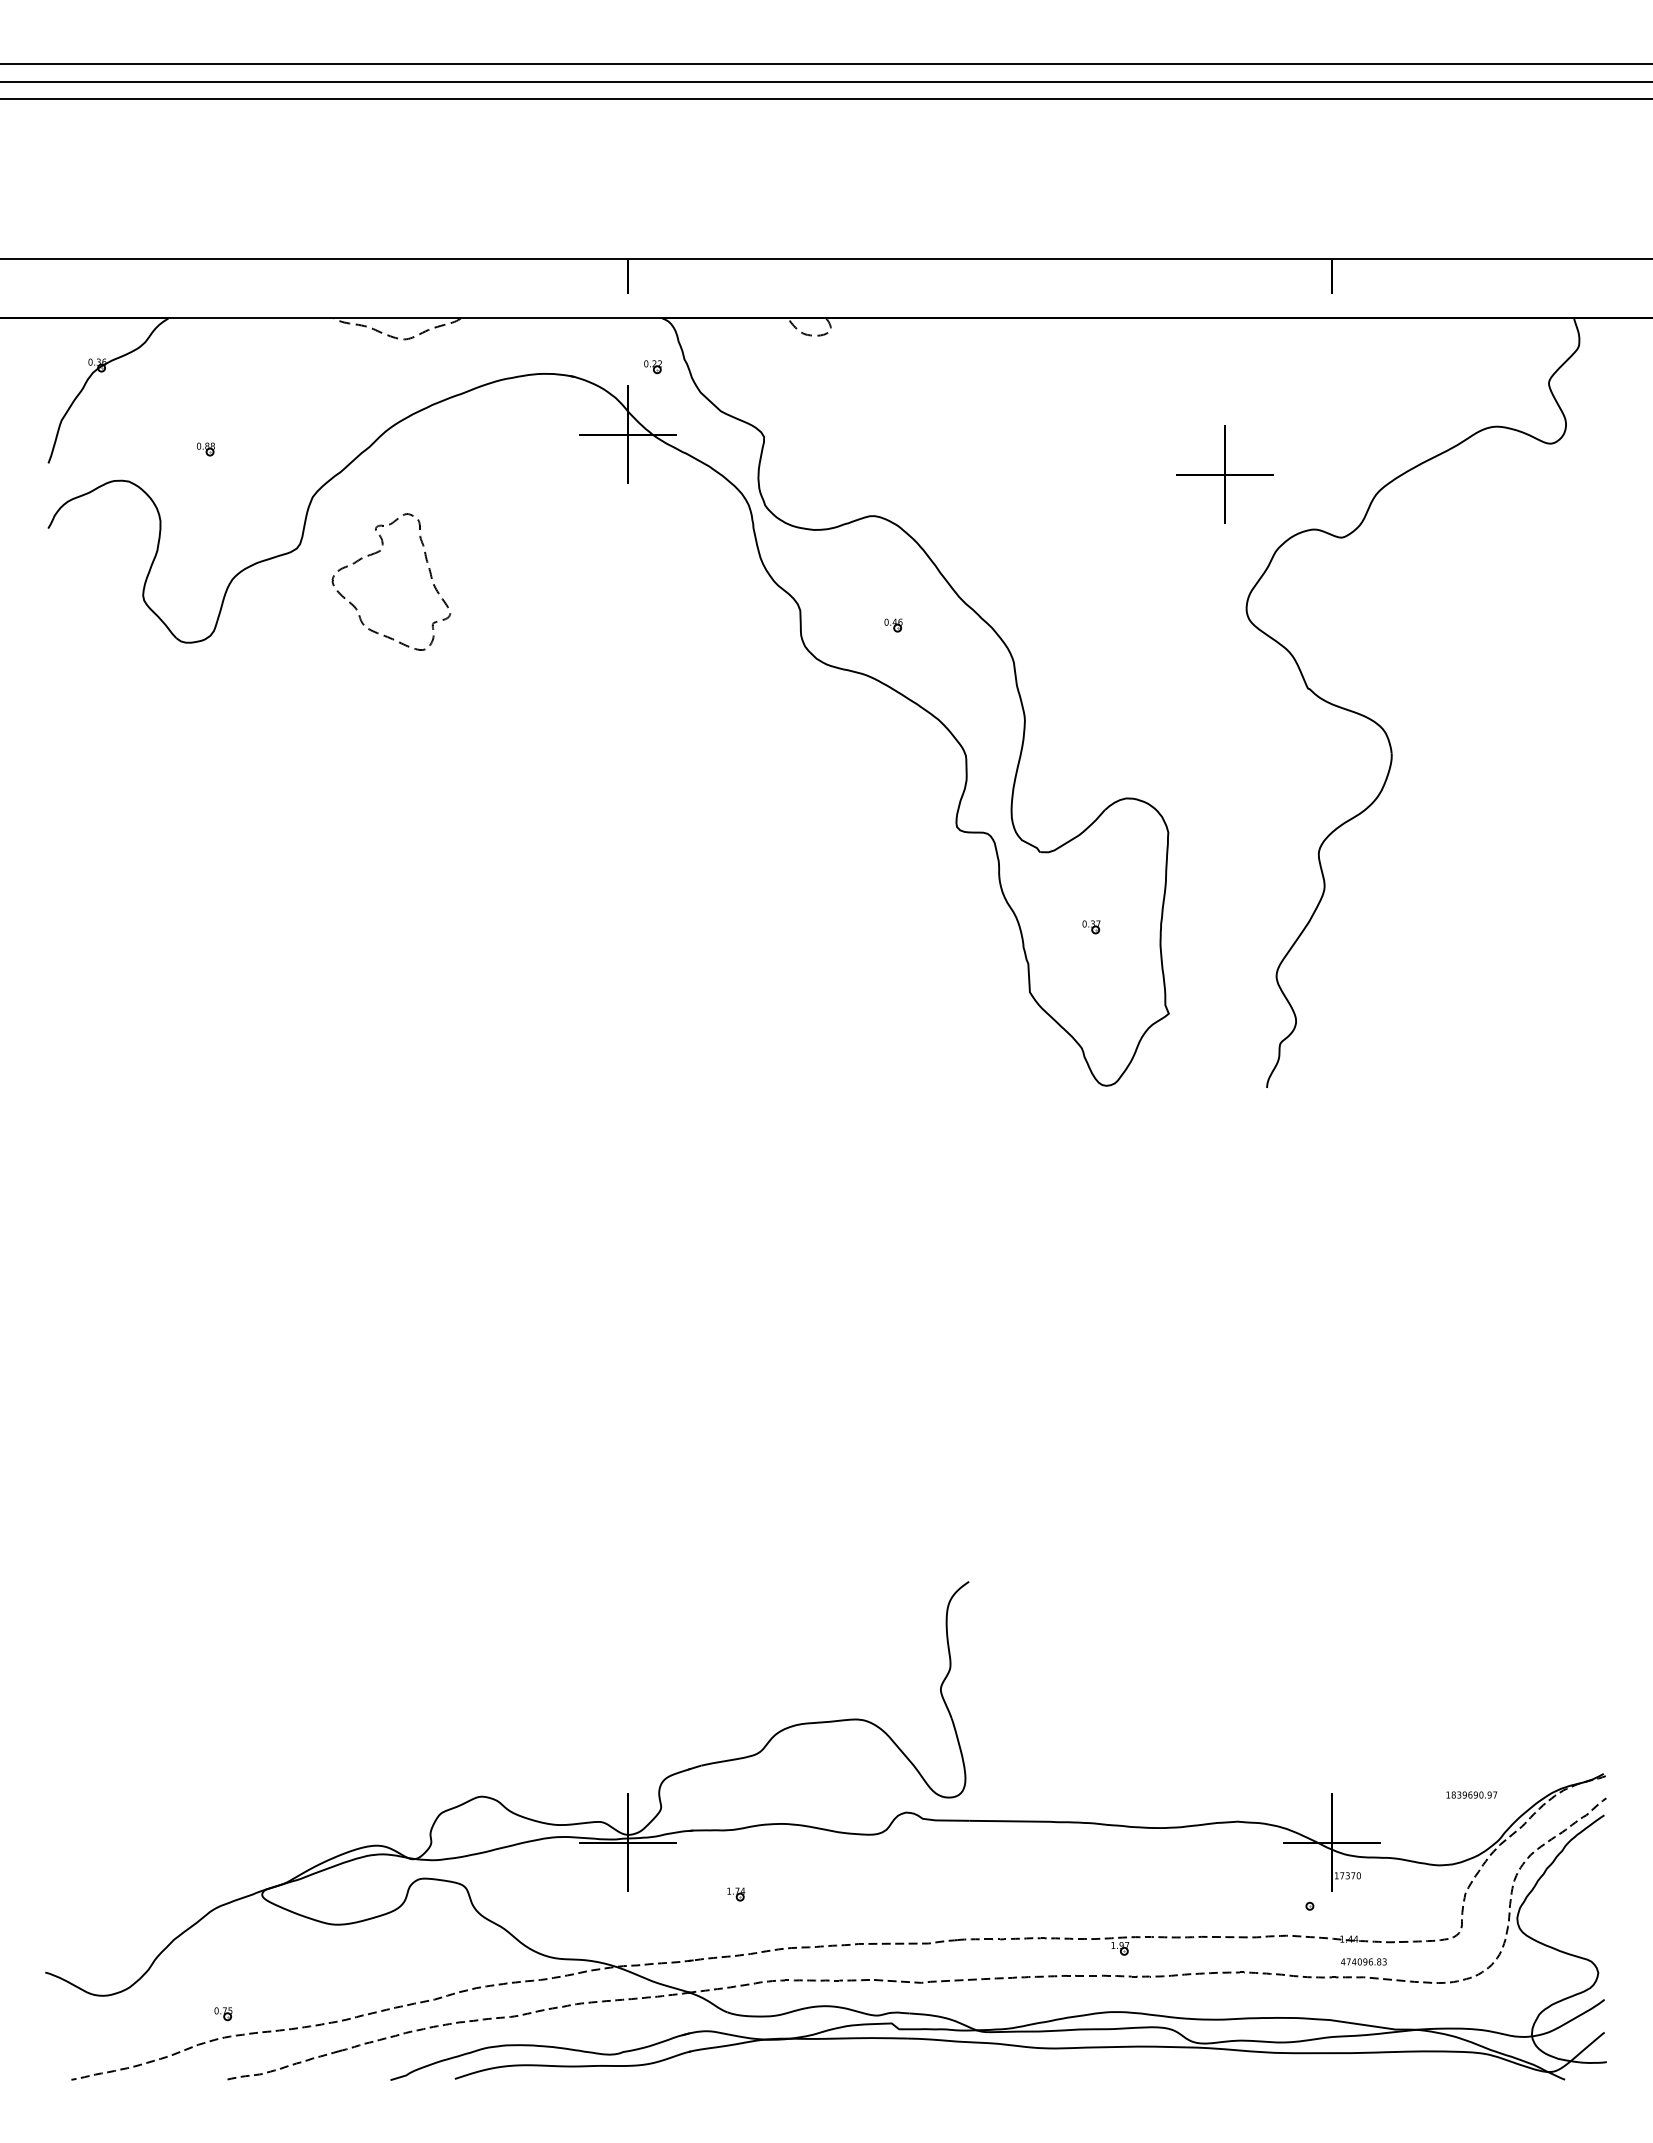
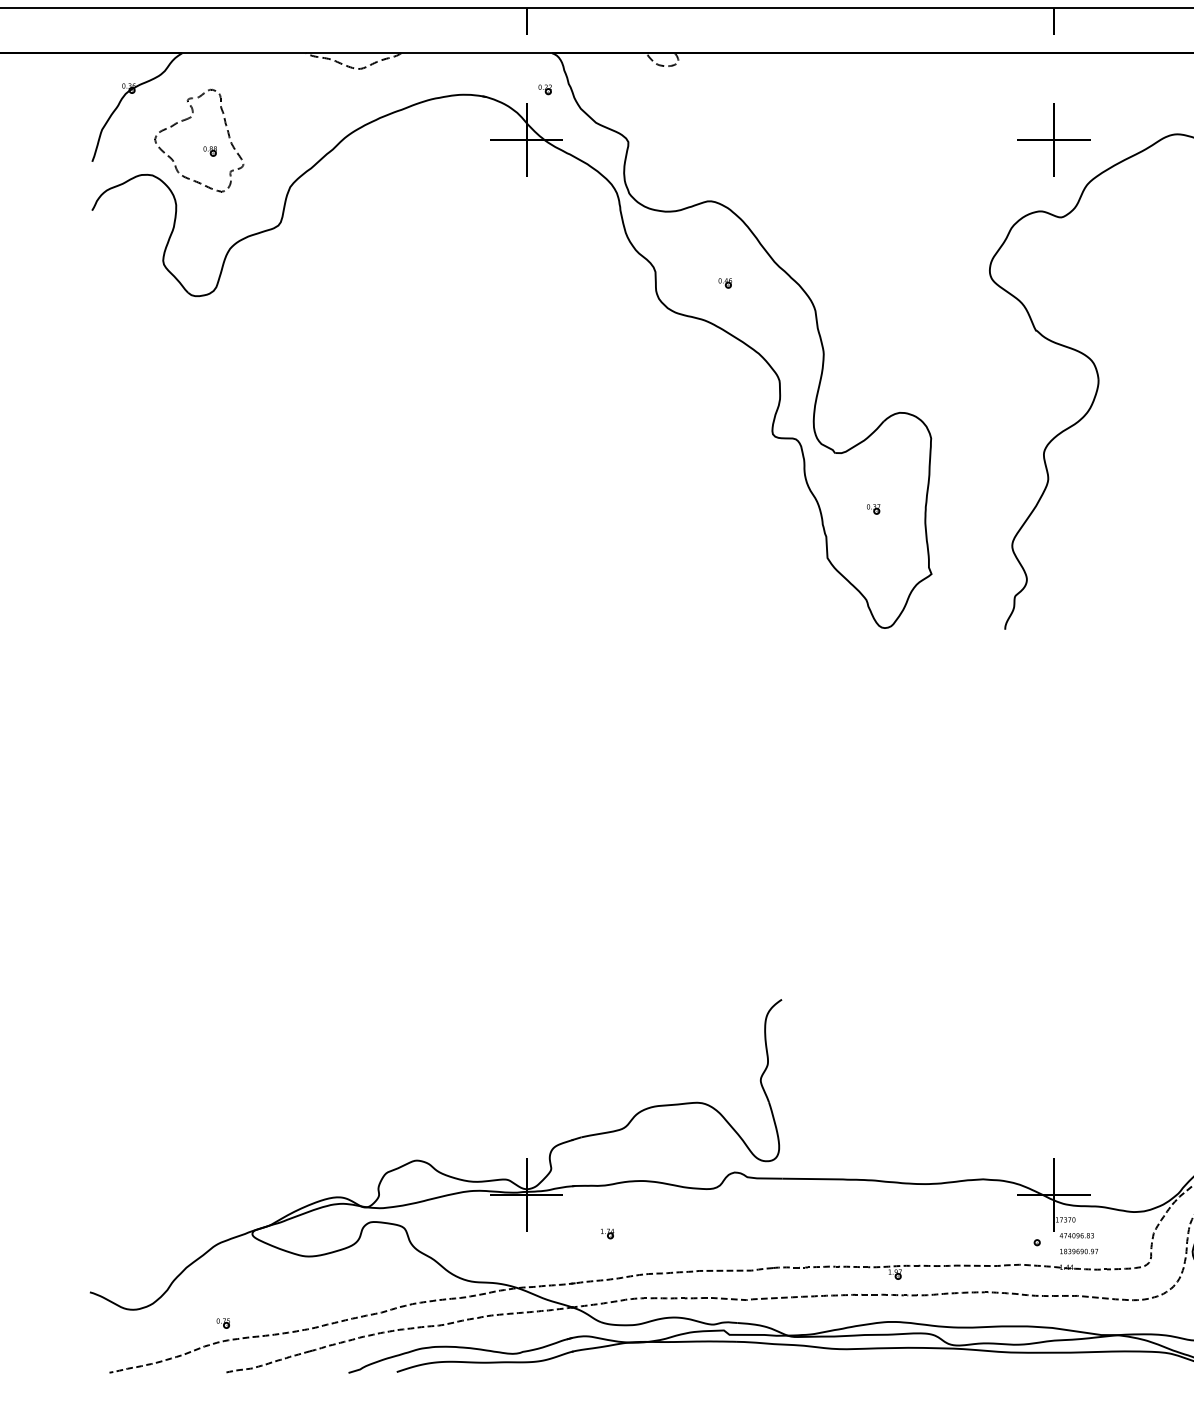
part: (1224, 474) -> (1053, 140), moved
part: (377, 553) -> (188, 119), moved
text: (1471, 1794) -> (1078, 1251), moved
text: (1363, 1961) -> (1076, 1235), moved

